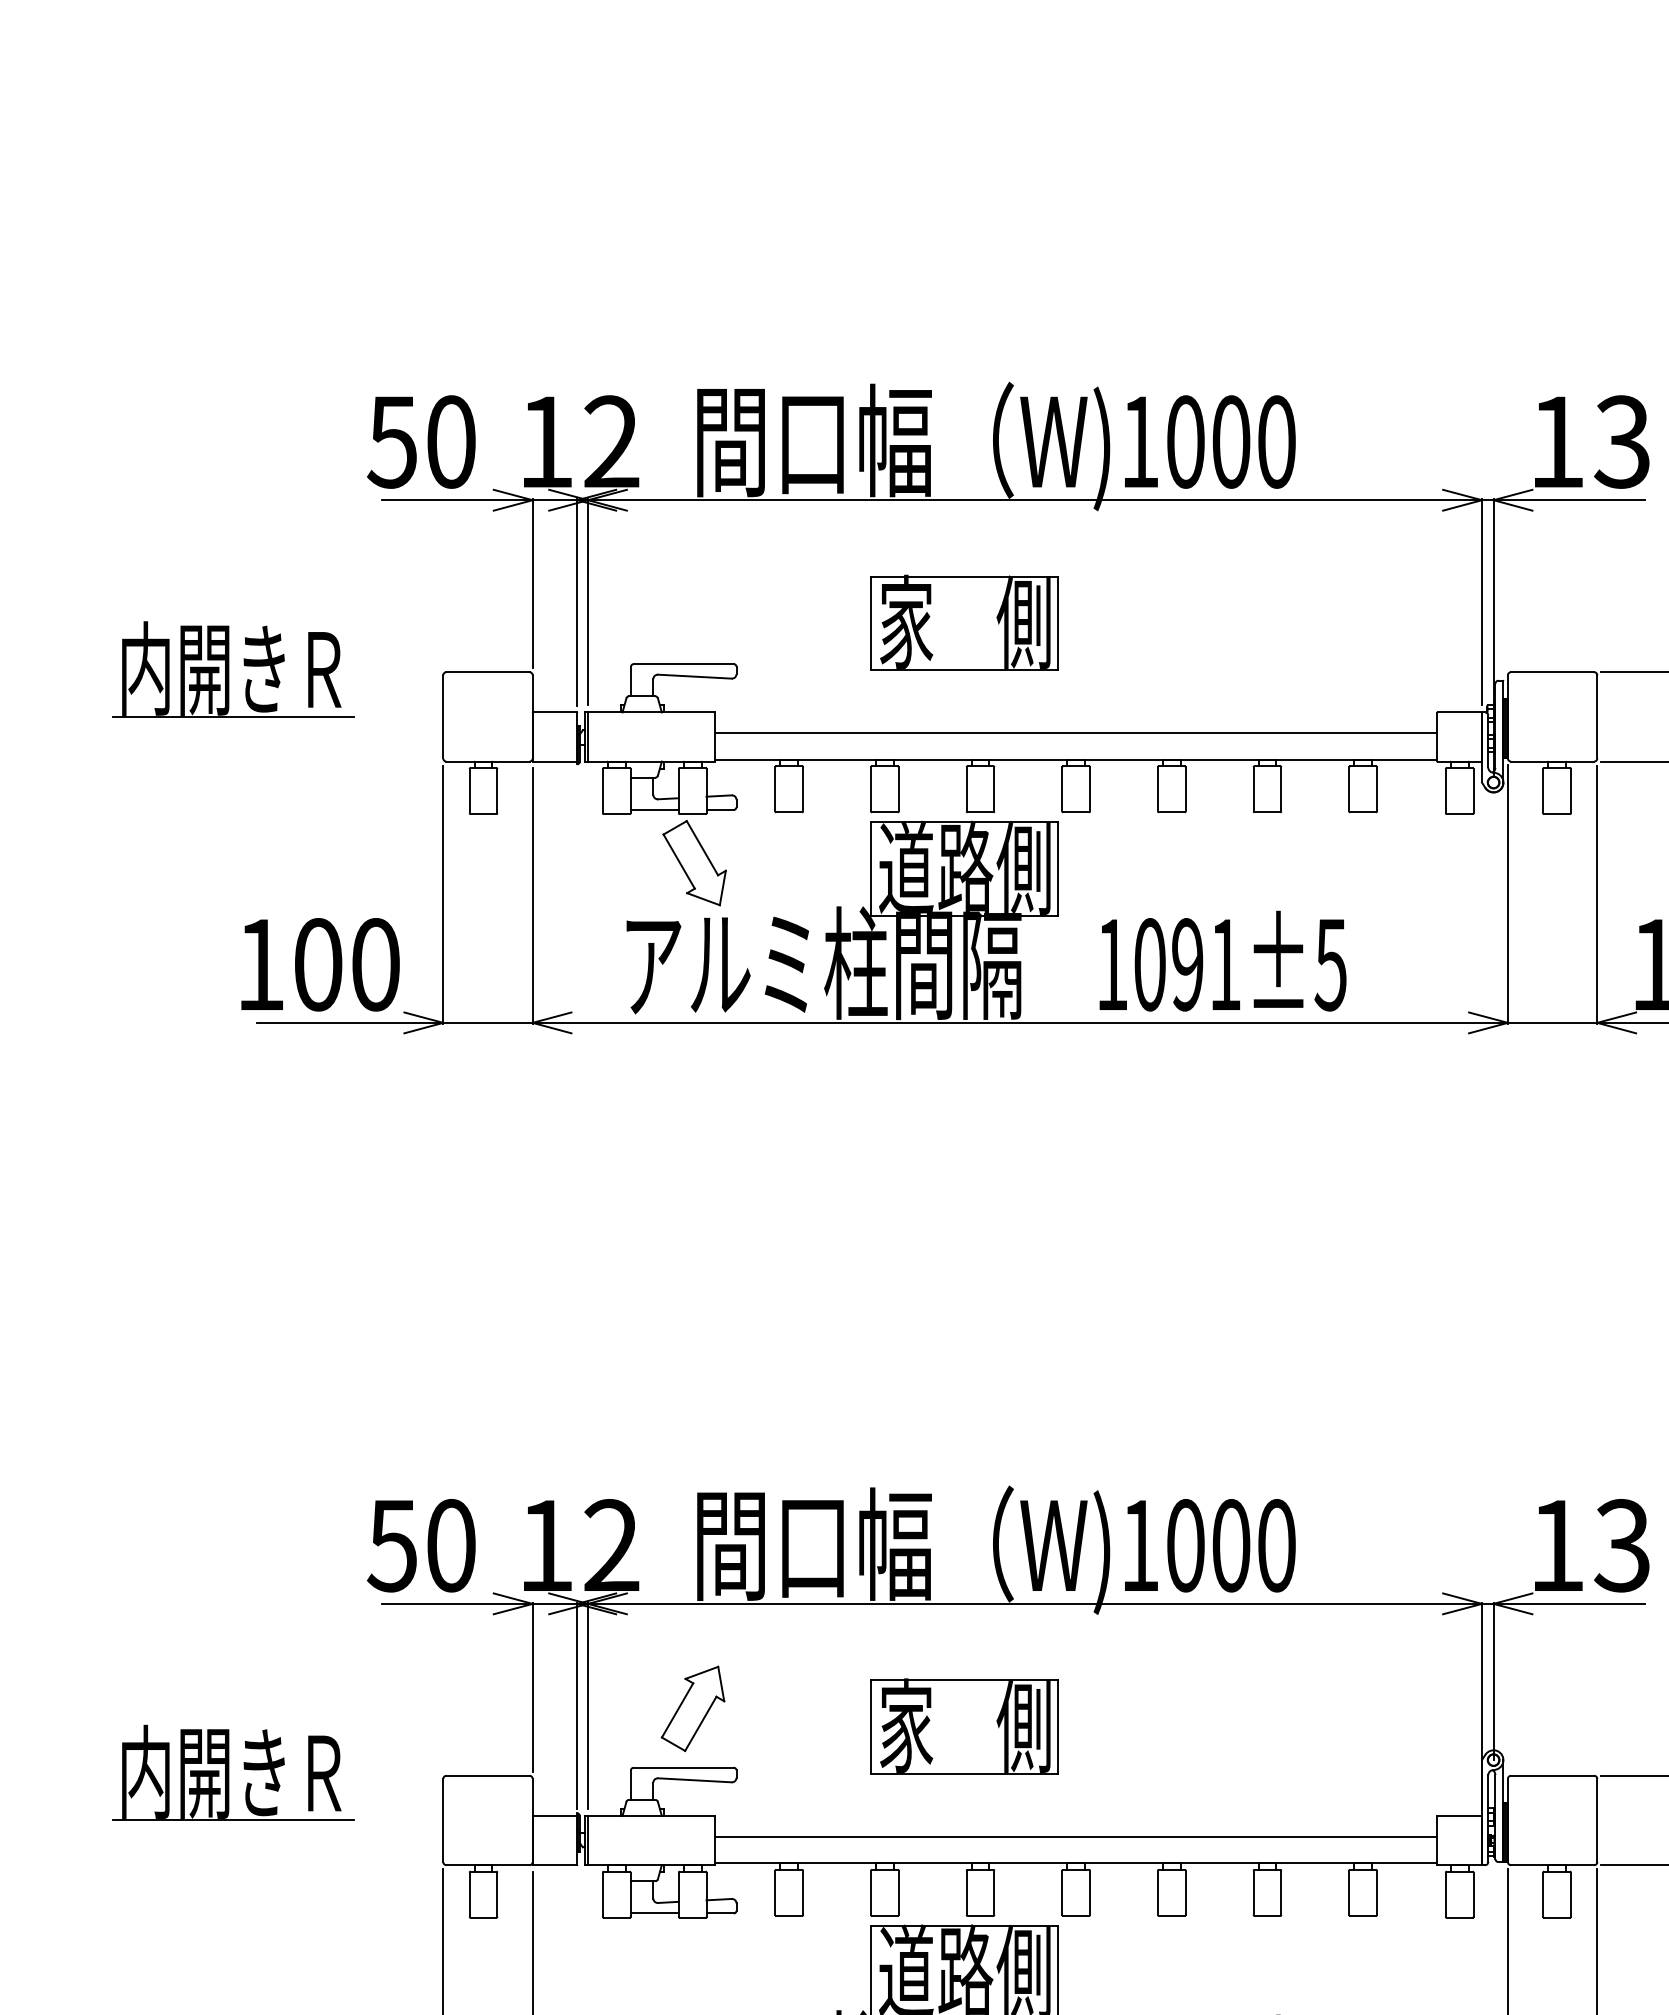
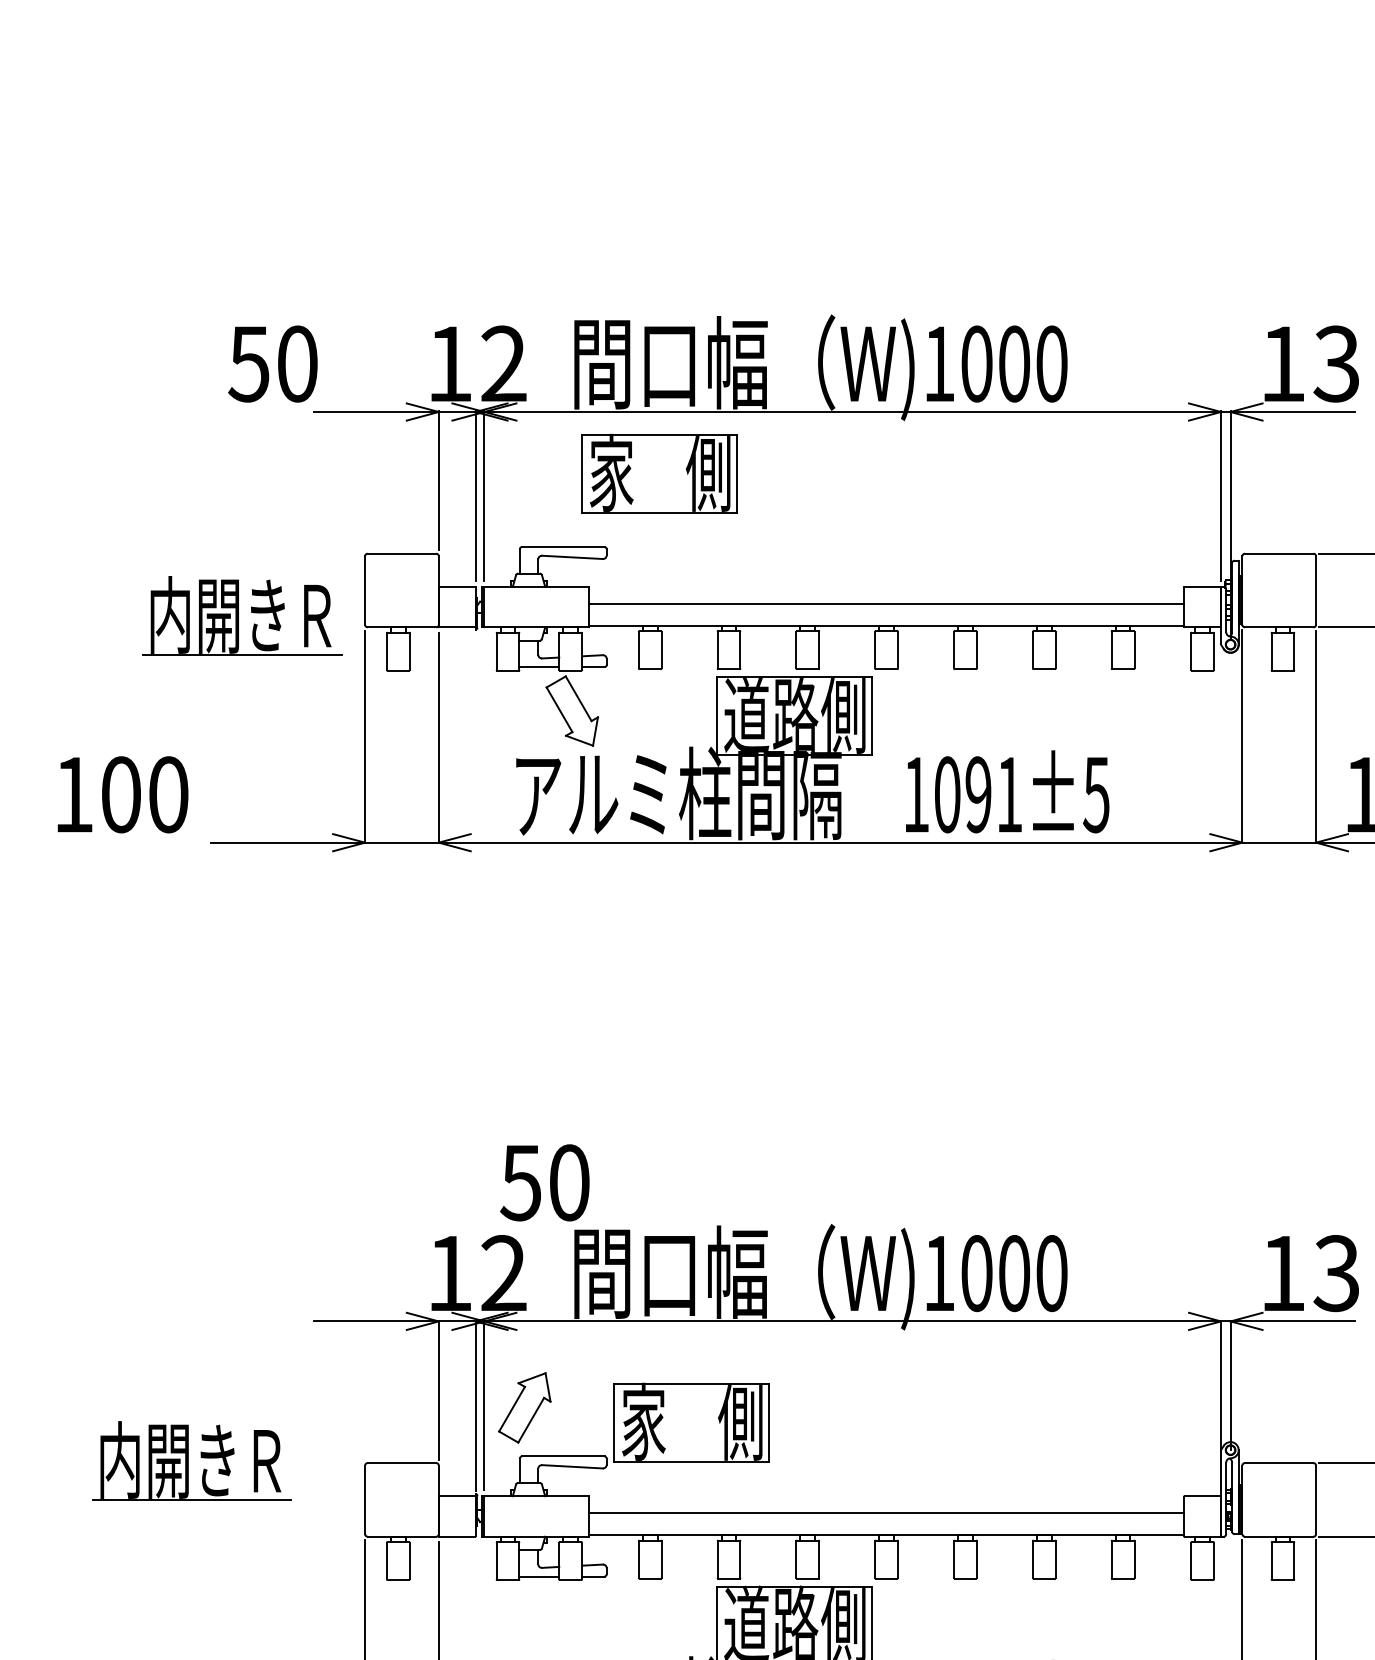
text: (421, 441) -> (273, 363), moved
part: (964, 622) -> (659, 473), moved
part: (233, 669) -> (242, 615), moved
text: (320, 964) -> (123, 794), moved
text: (421, 1545) -> (544, 1182), moved
part: (692, 1708) -> (524, 1407), moved
part: (964, 1726) -> (691, 1422), moved

